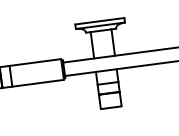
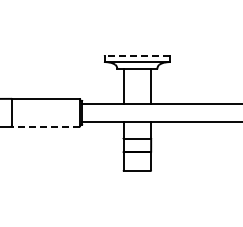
line: (99, 21) -> (136, 56), solid -> dashed
line: (37, 83) -> (45, 126), solid -> dashed

